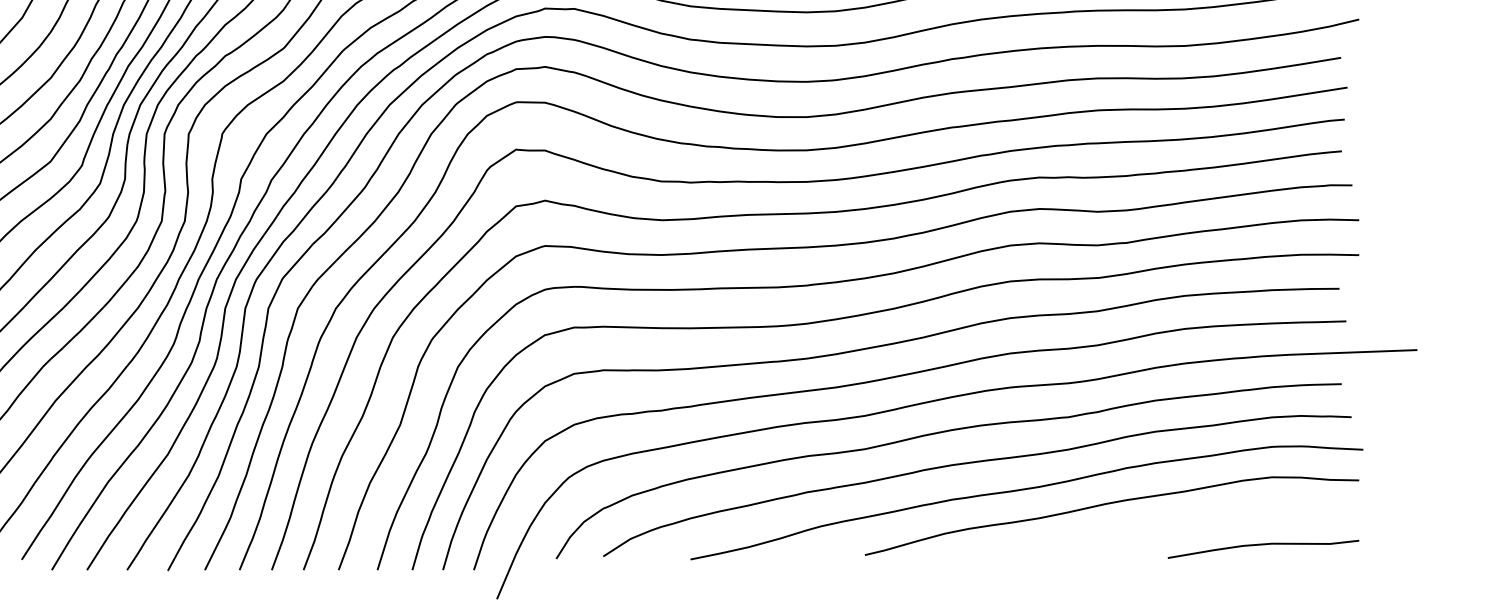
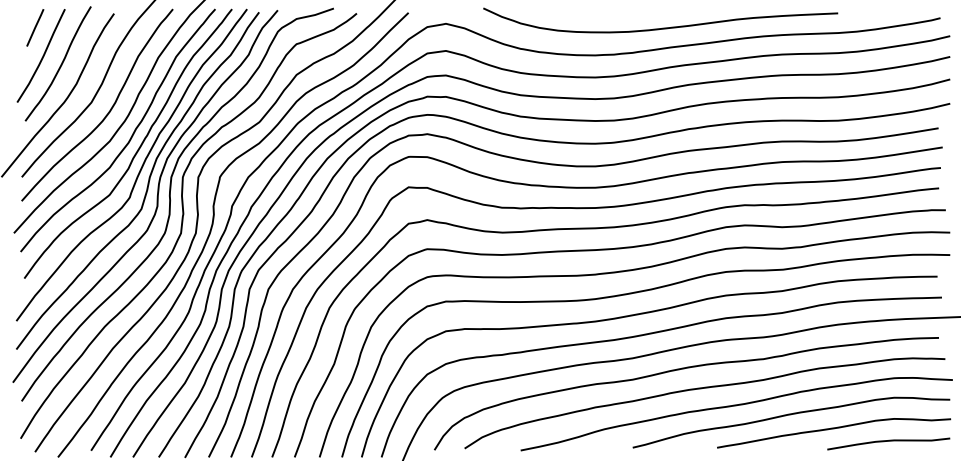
curve: (1179, 526) -> (834, 429), added

